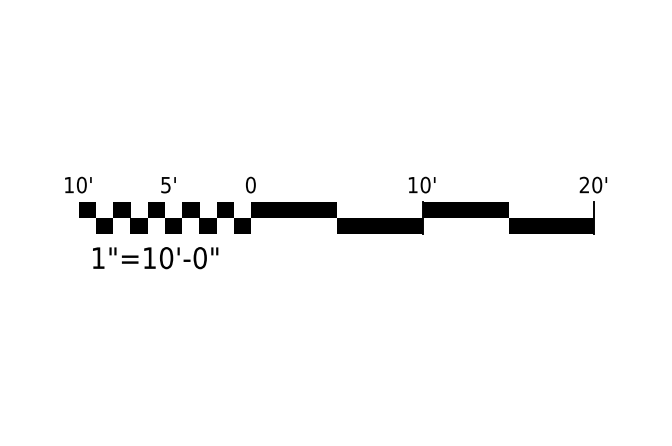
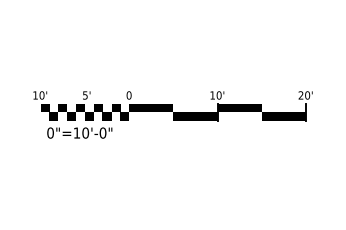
text: (98, 256) -> (50, 132), 1"=10'-0" -> 0"=10'-0"

